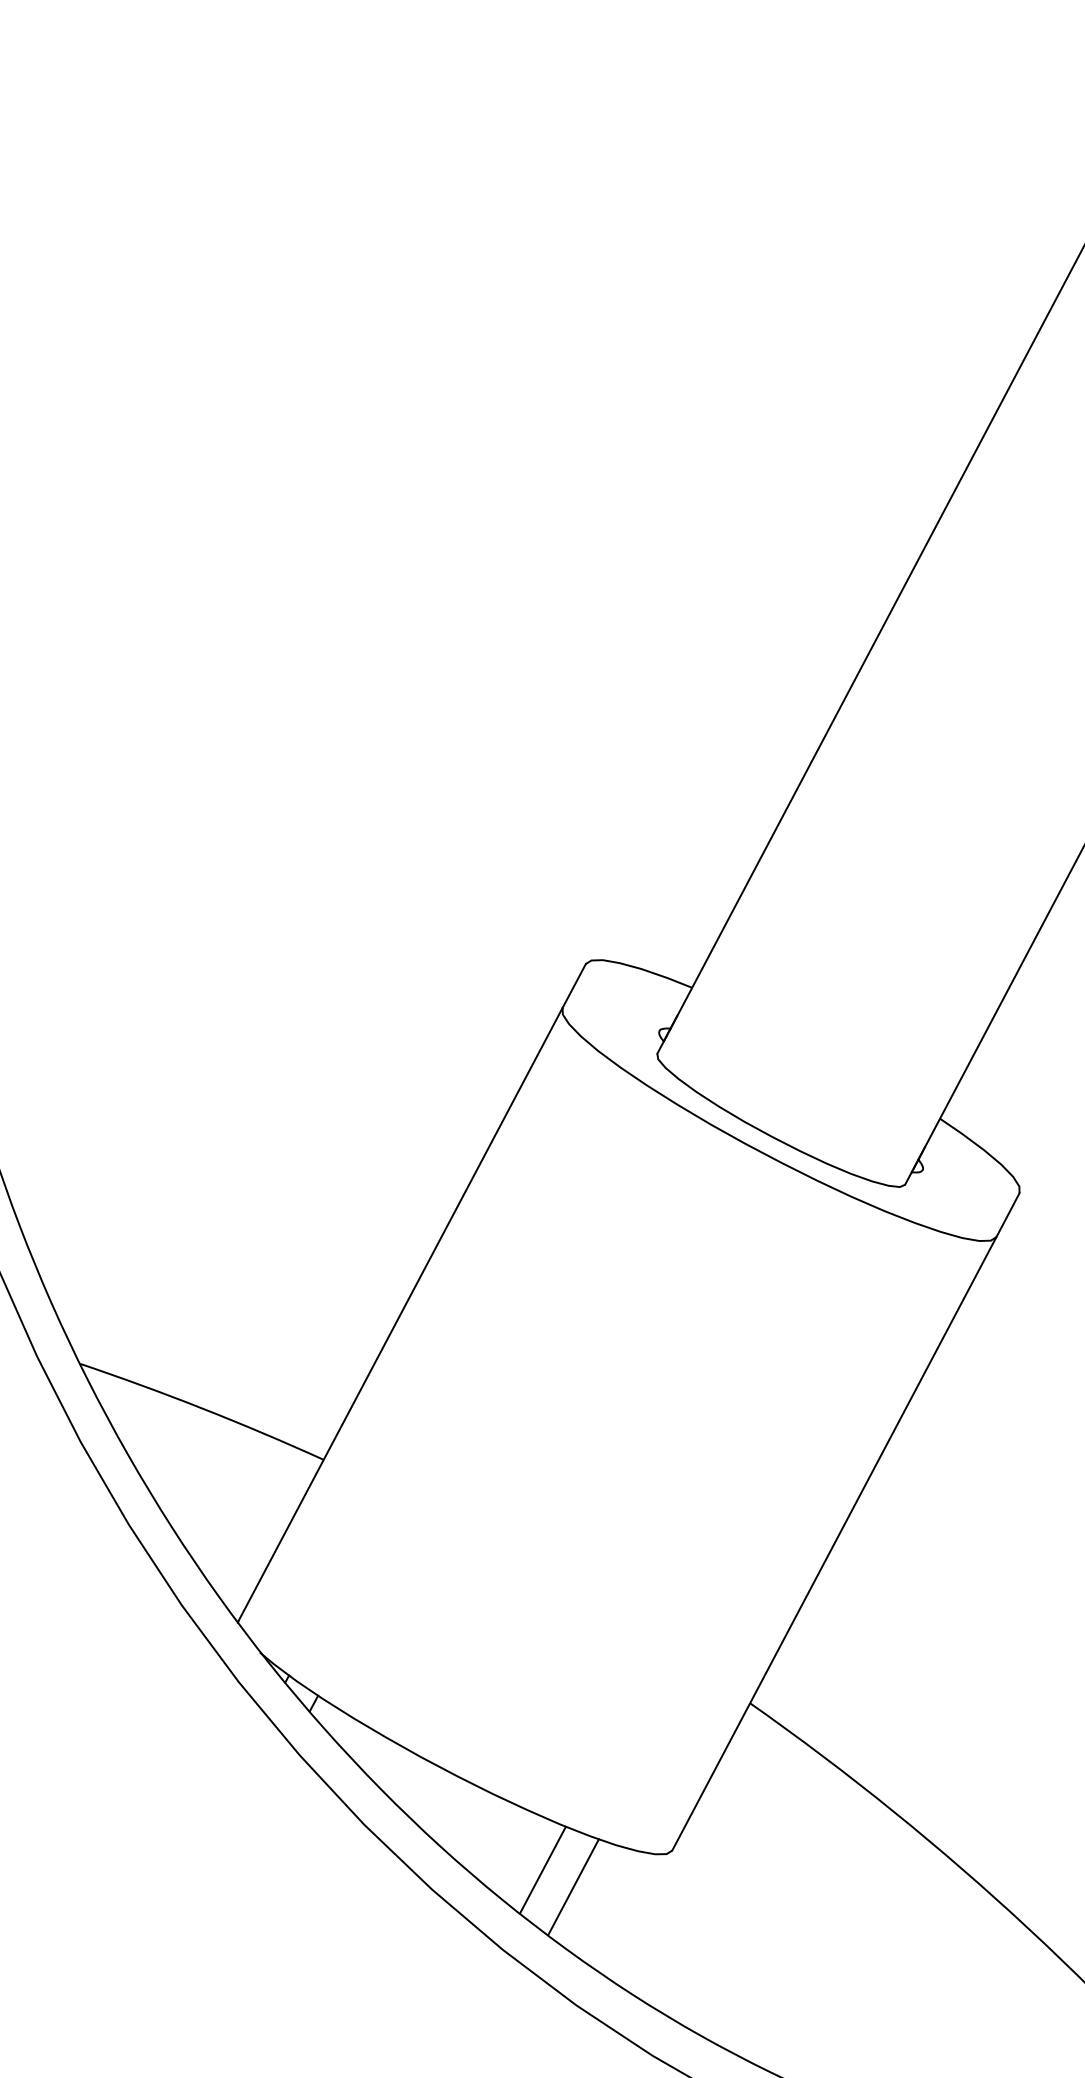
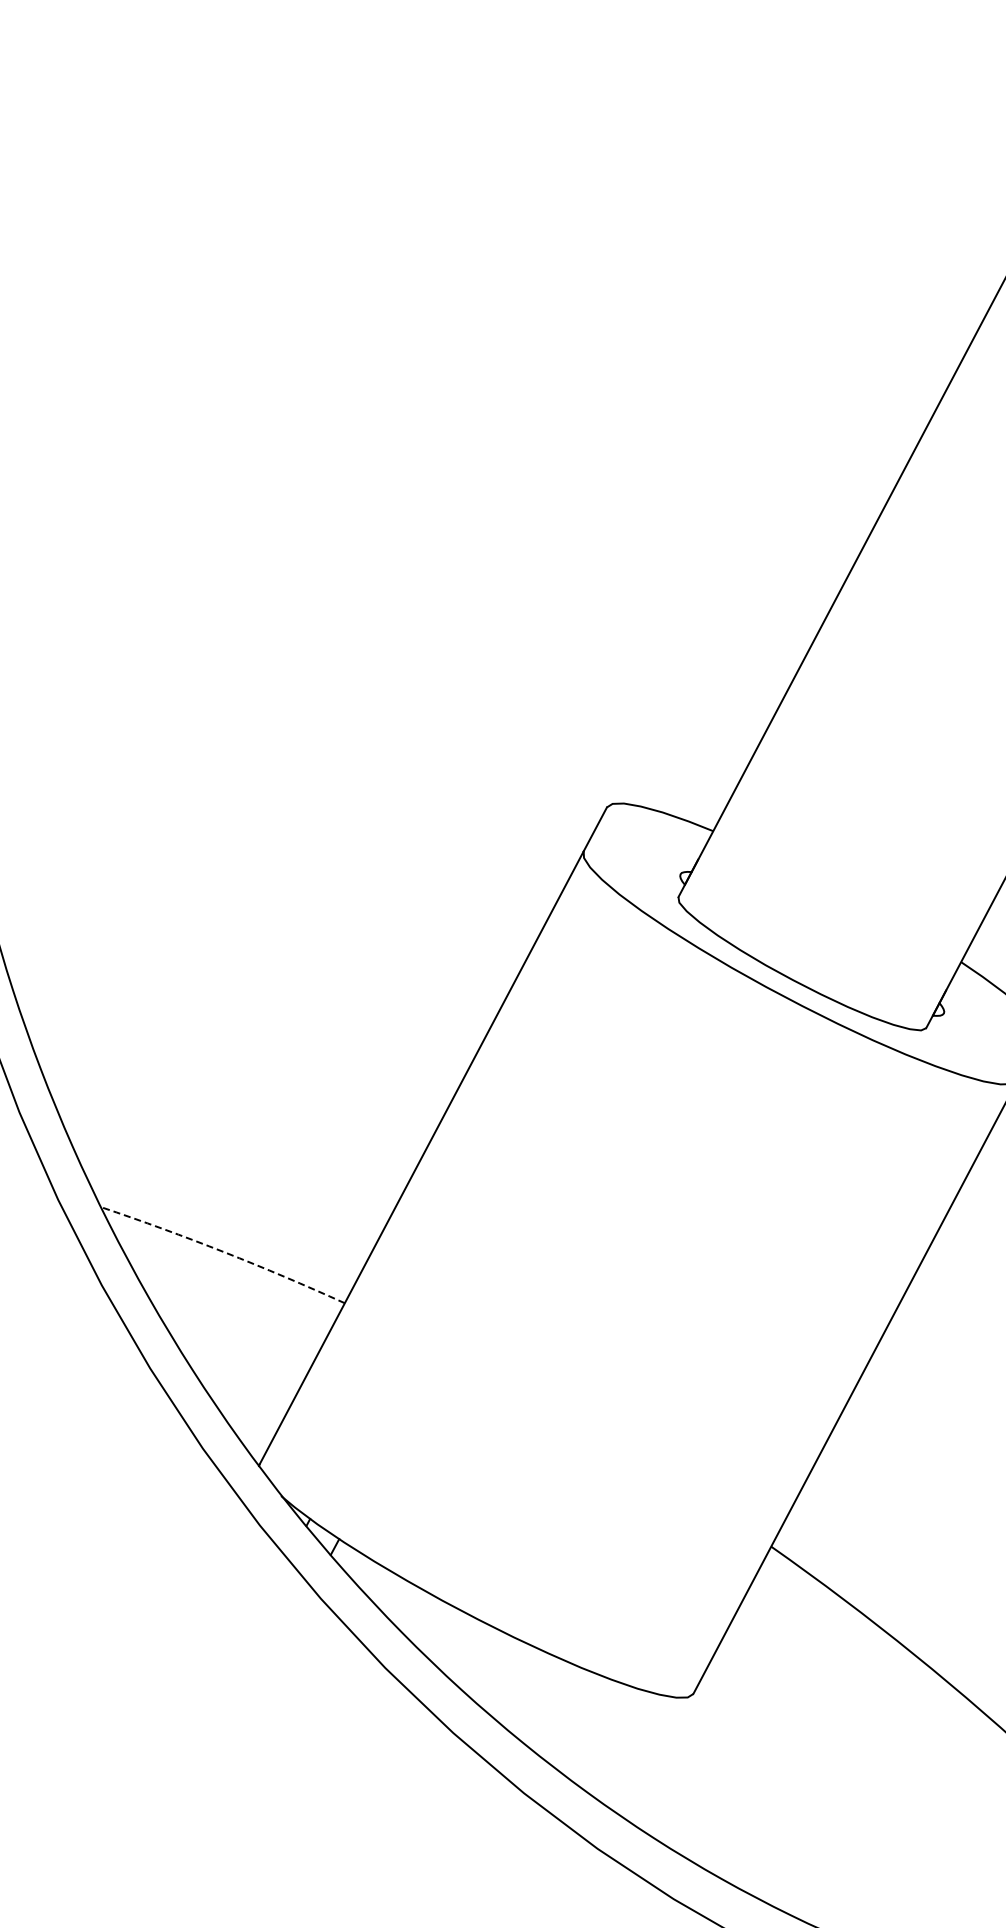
arc: (203, 1408) -> (224, 1251), solid -> dashed
line: (542, 1869) -> (563, 1712), removed
line: (573, 1887) -> (594, 1730), removed

